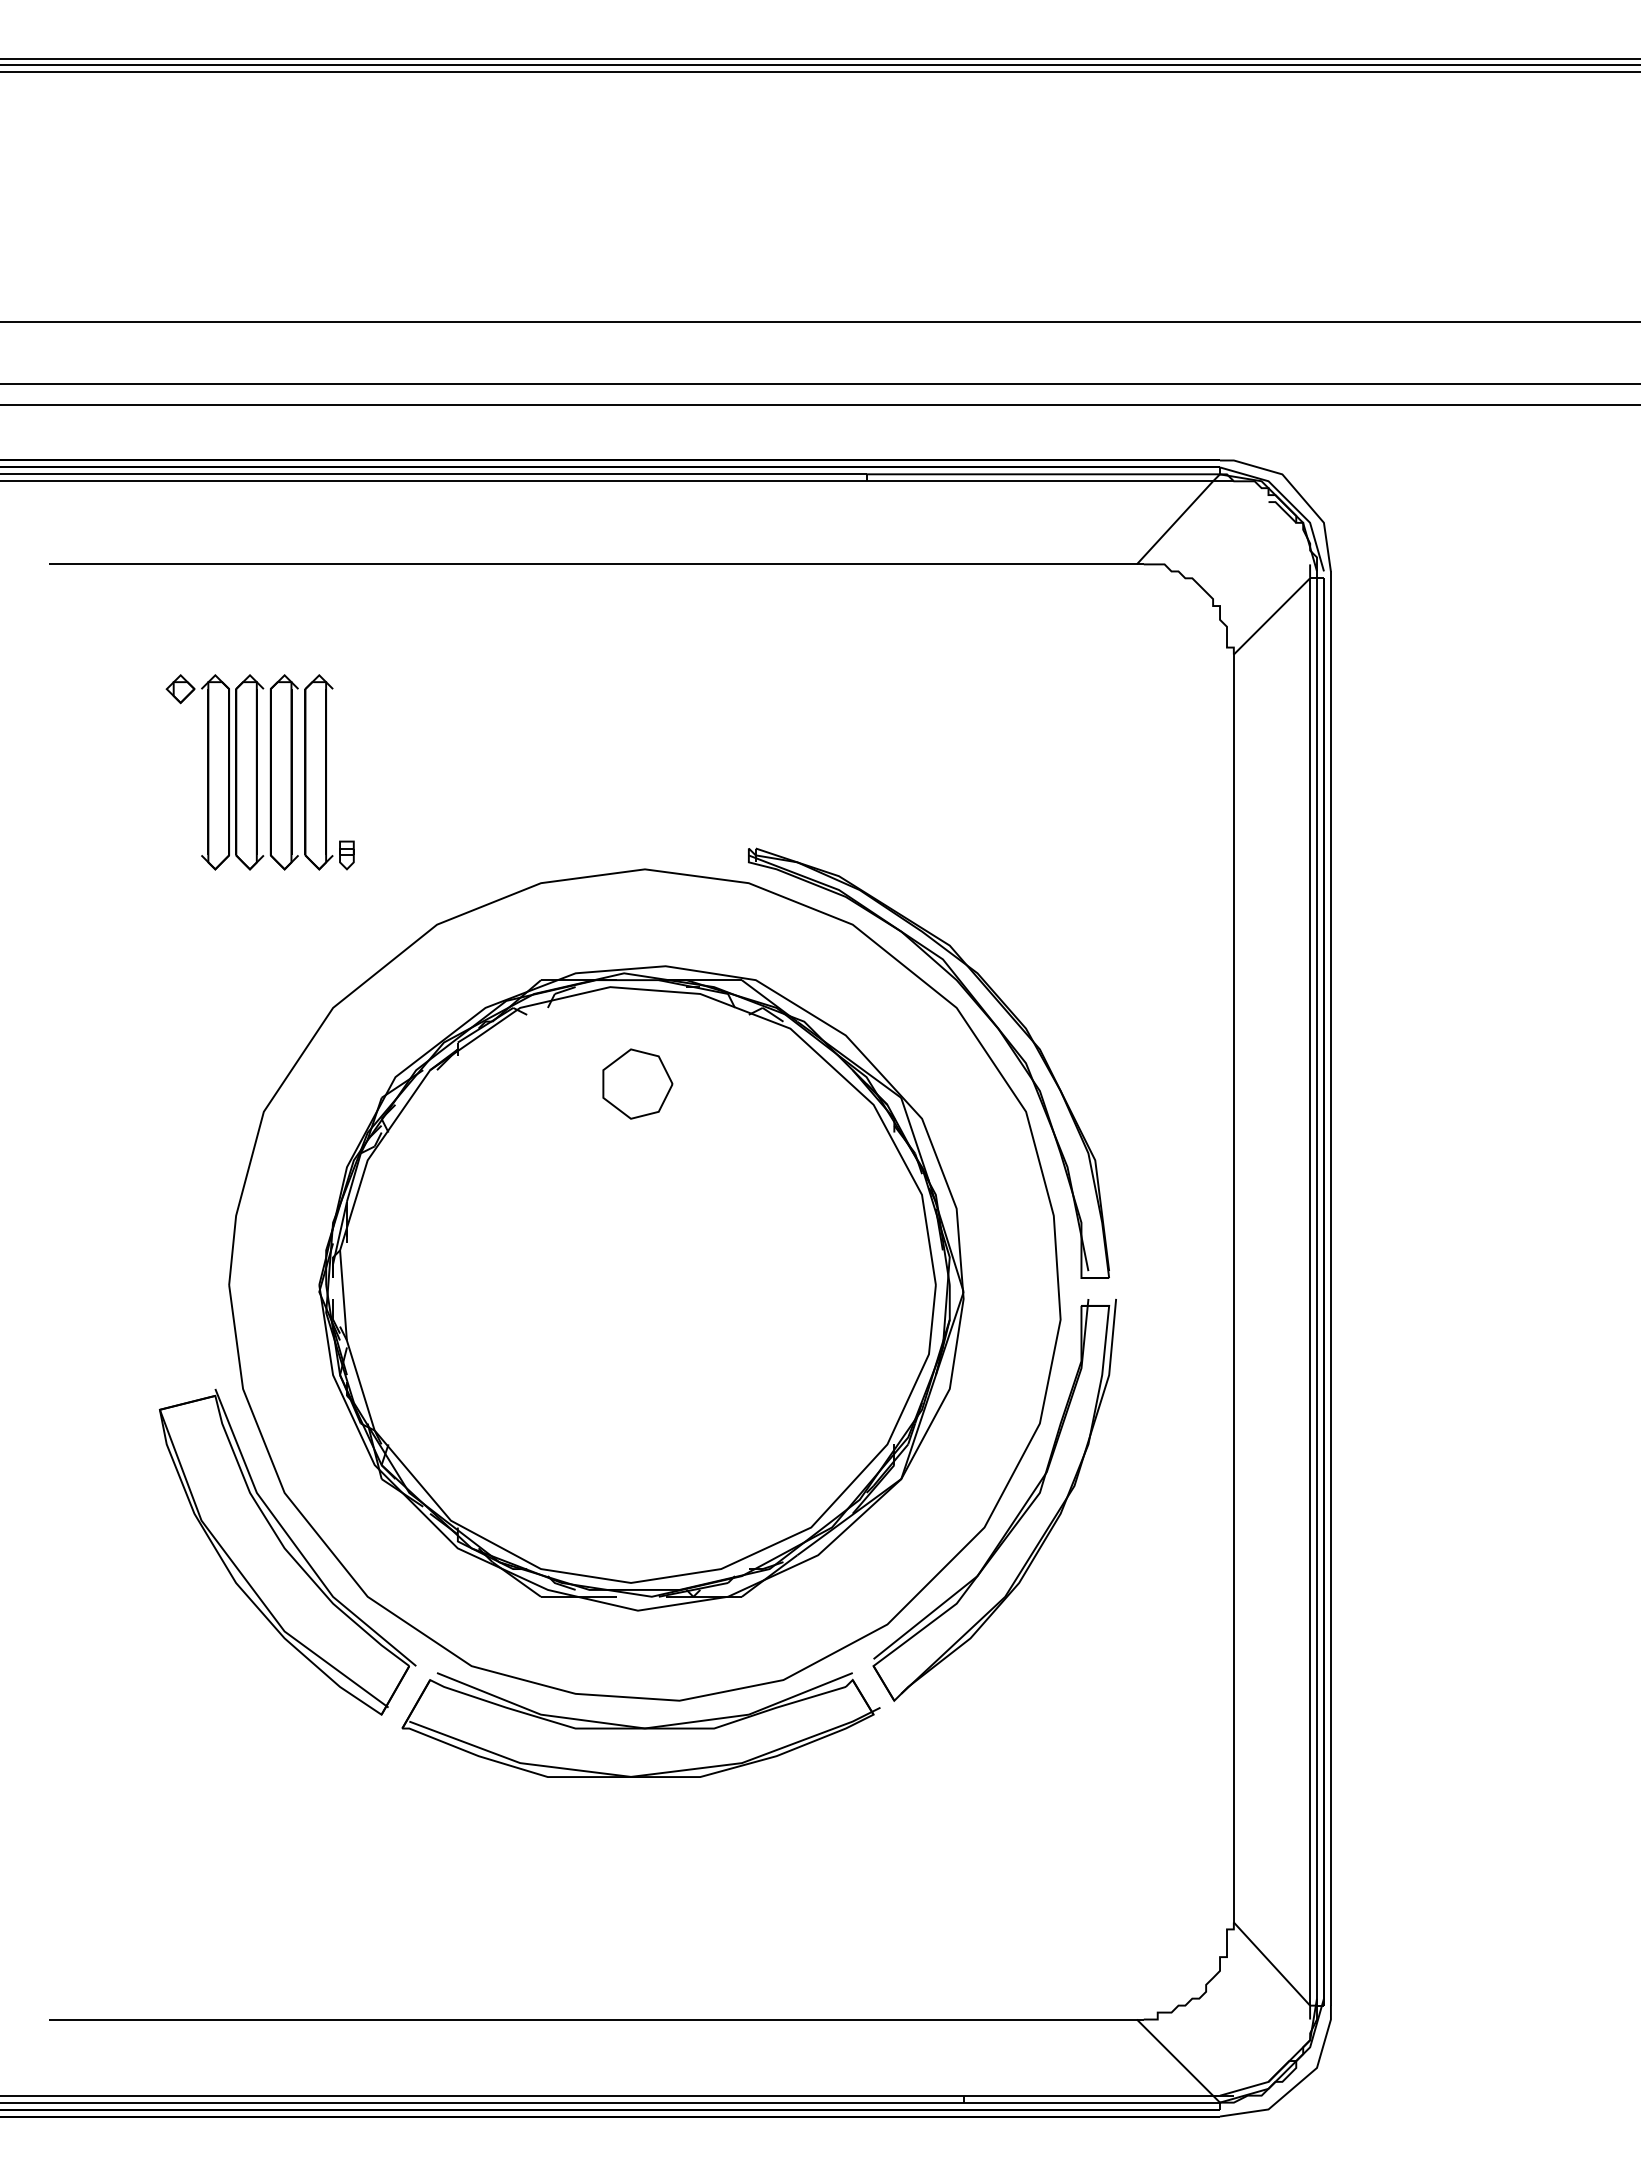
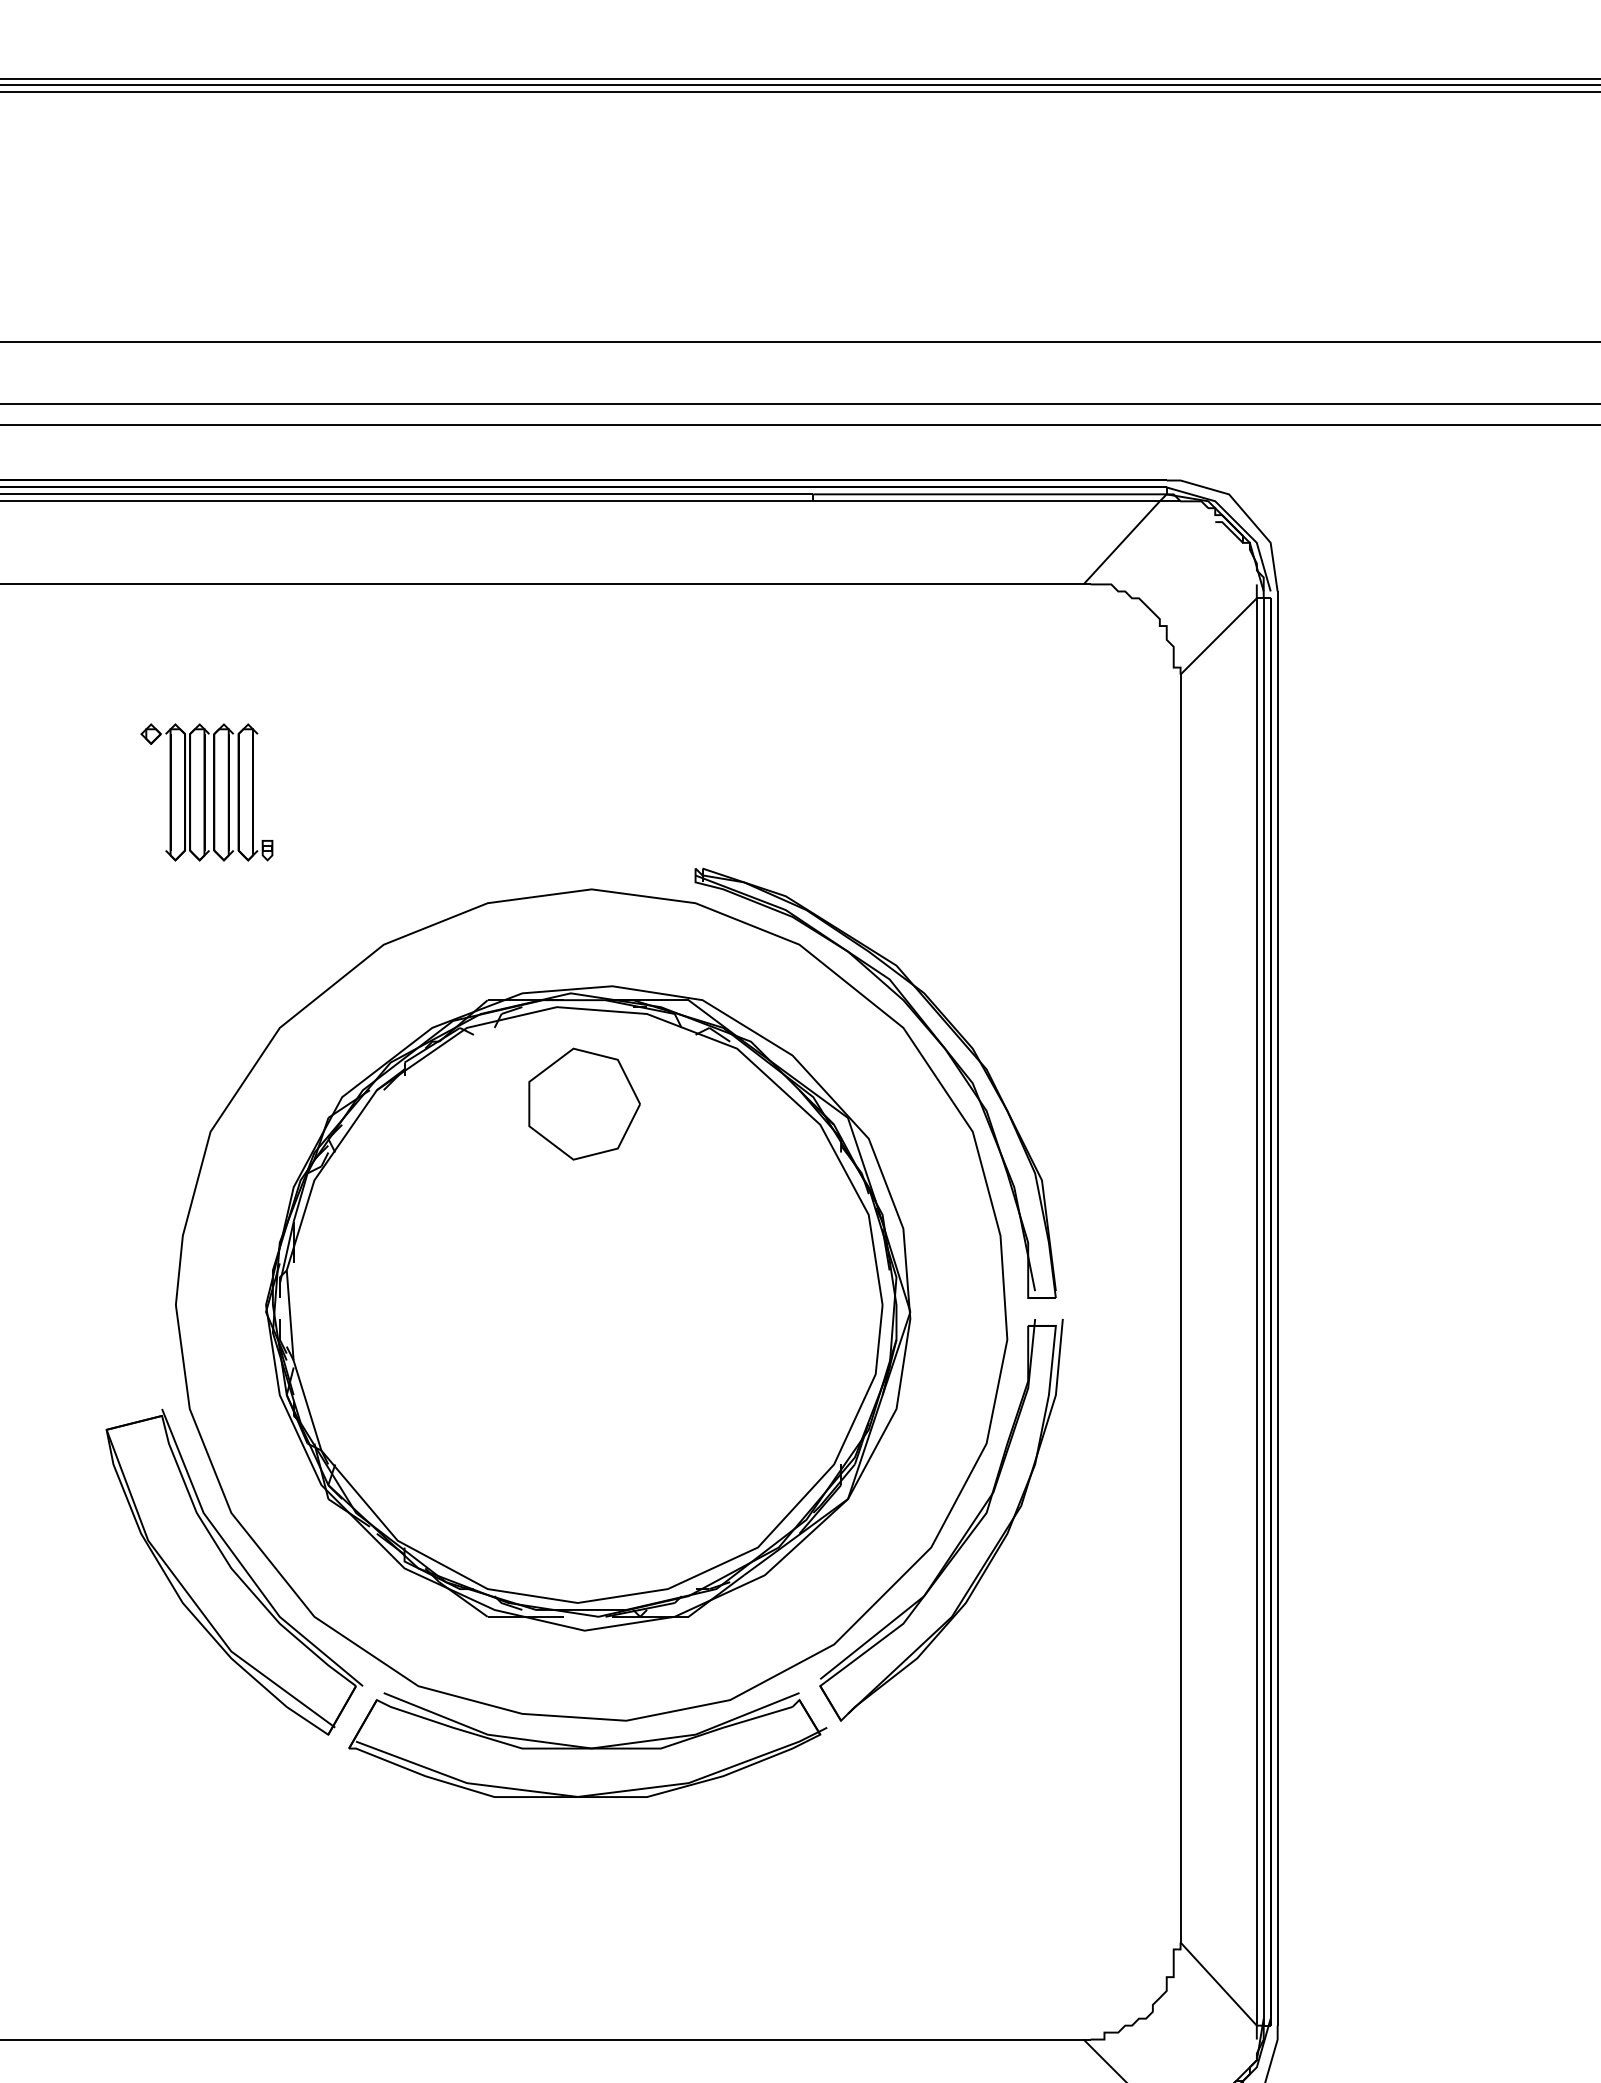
part: (259, 772) -> (206, 792), size x0.7
part: (637, 1083) -> (584, 1103), size x1.6

